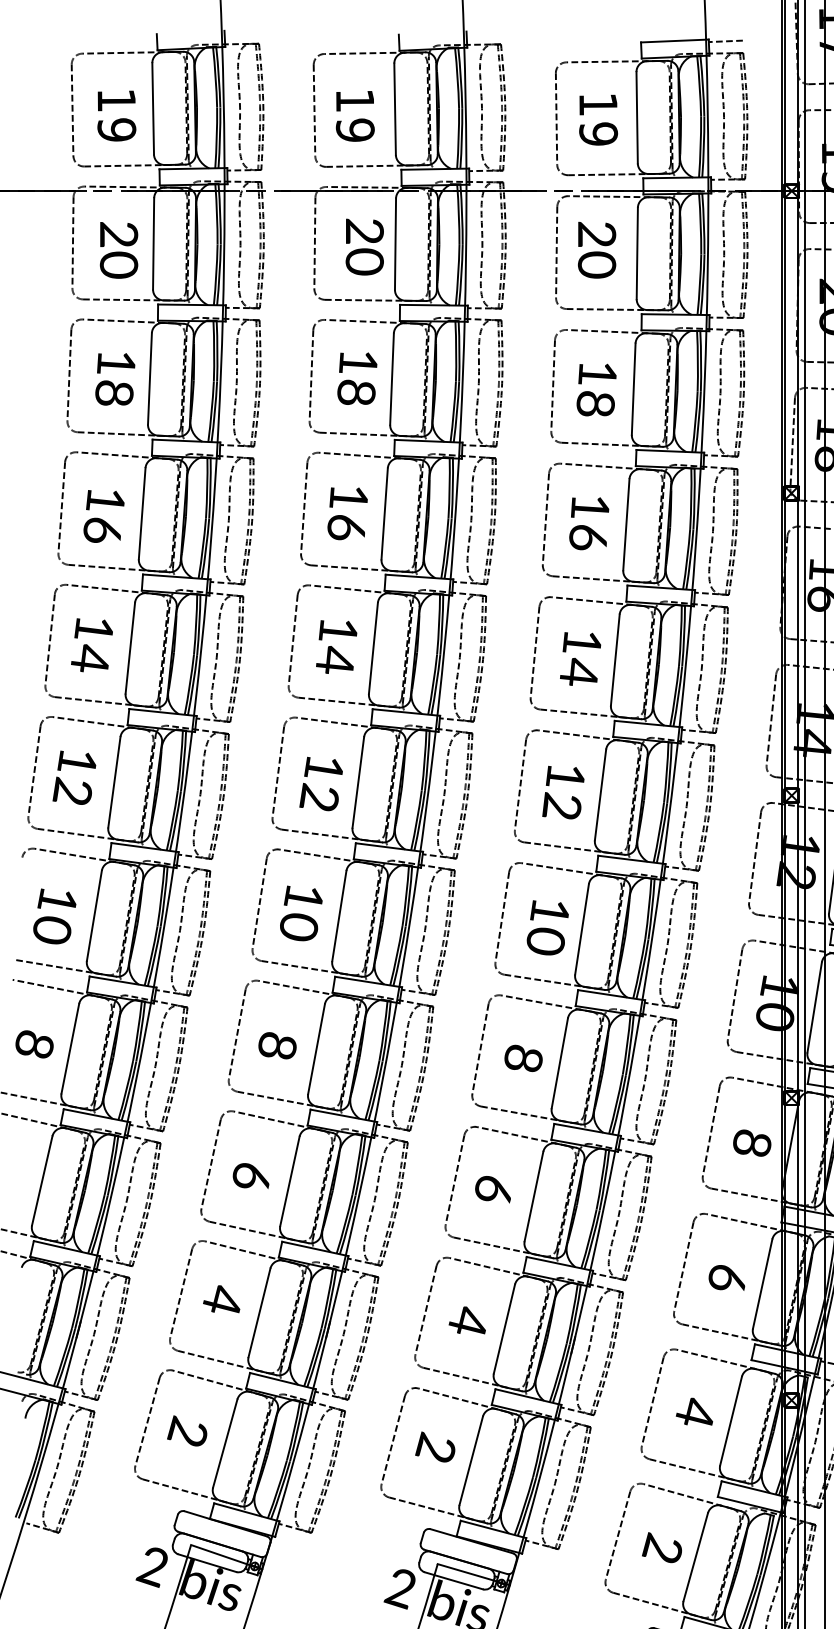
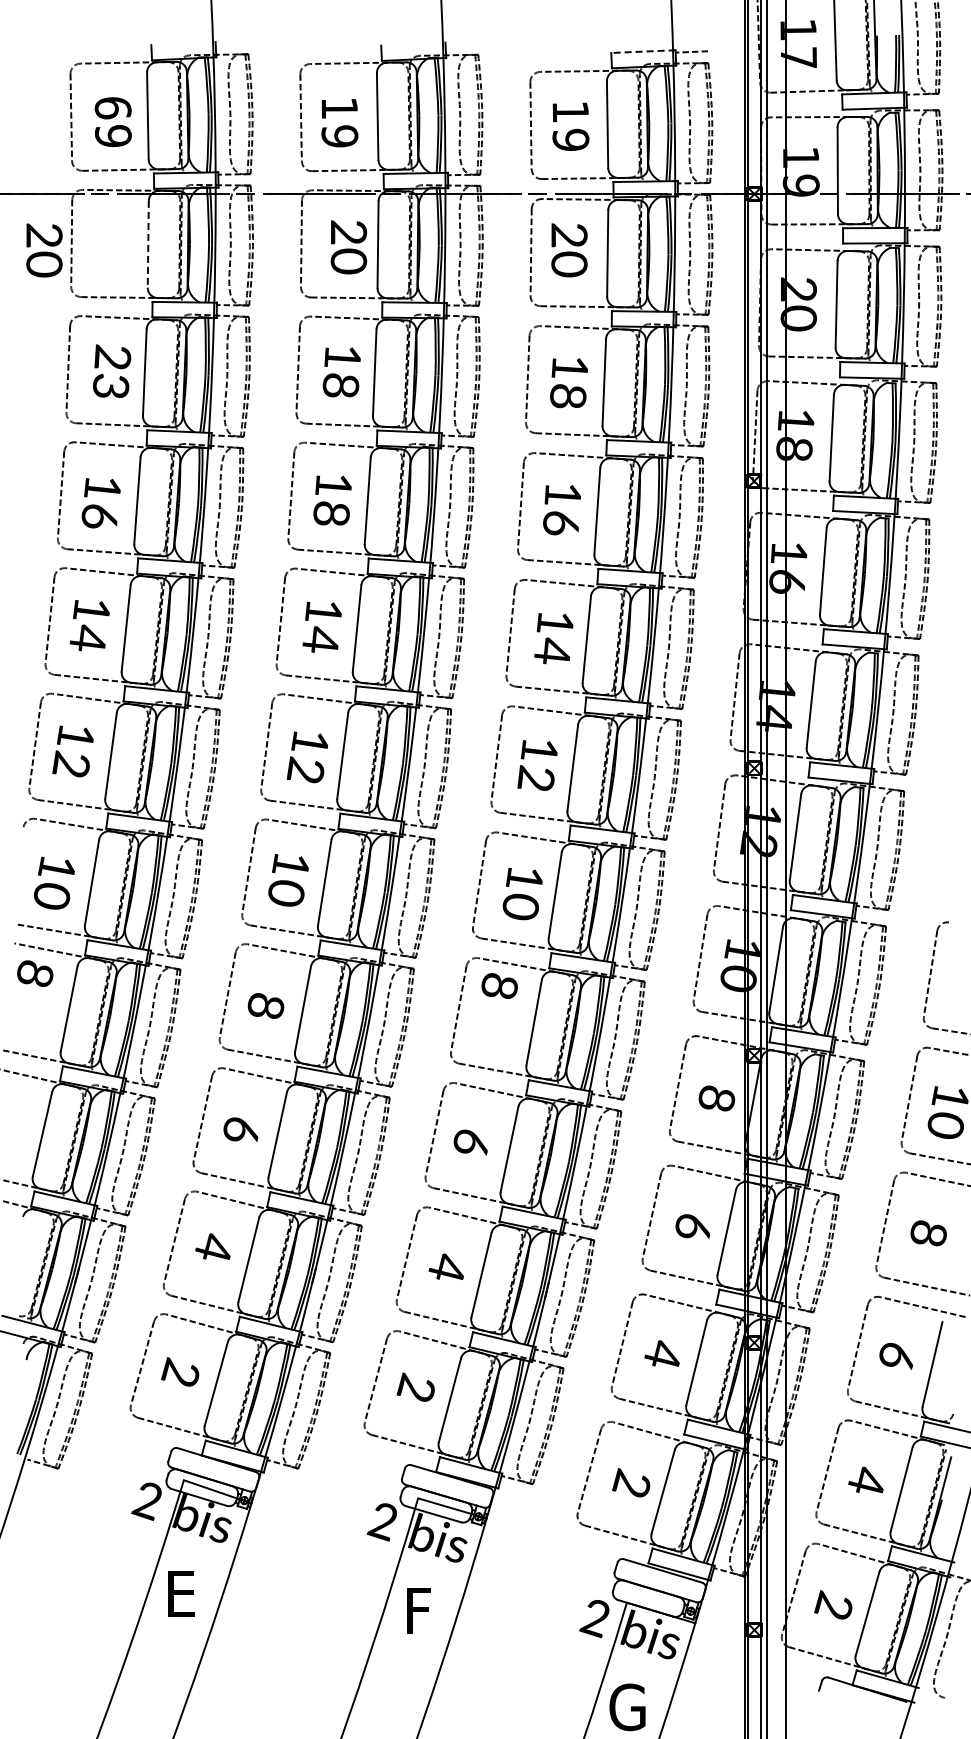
line: (673, 40) -> (642, 51), solid -> dashed
text: (115, 100) -> (112, 108), 19 -> 69
line: (153, 244) -> (148, 244), solid -> dashed
text: (119, 250) -> (44, 250), moved
text: (115, 376) -> (112, 370), 18 -> 23
text: (346, 527) -> (331, 513), 16 -> 18
text: (34, 1044) -> (35, 973), moved
text: (523, 1057) -> (499, 985), moved

